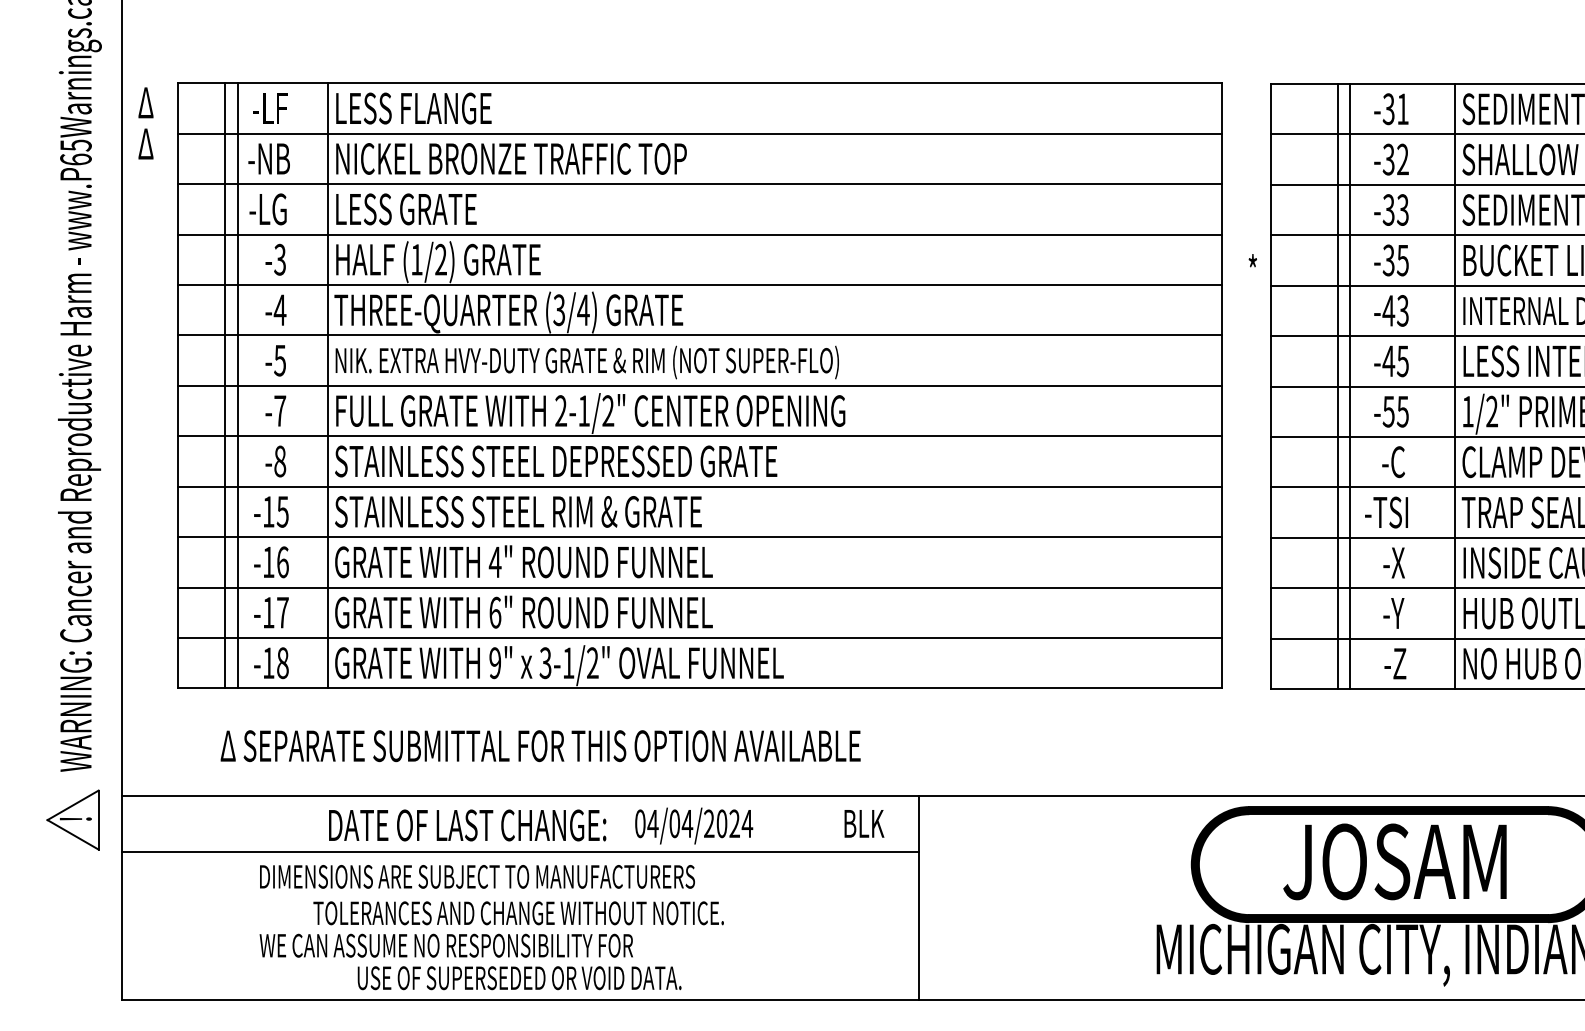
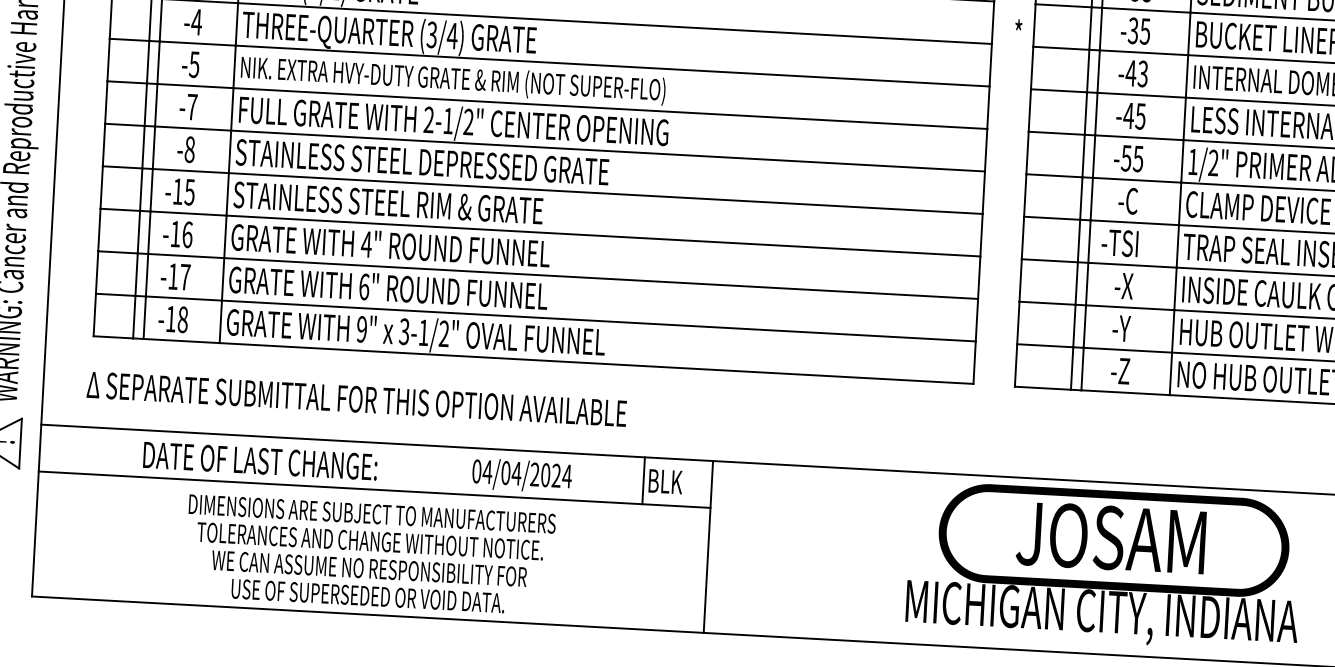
text: (540, 746) -> (356, 399), moved
line: (838, 823) -> (643, 480), added
text: (467, 825) -> (260, 461), moved
text: (477, 876) -> (372, 513), moved
text: (445, 945) -> (368, 568), moved

